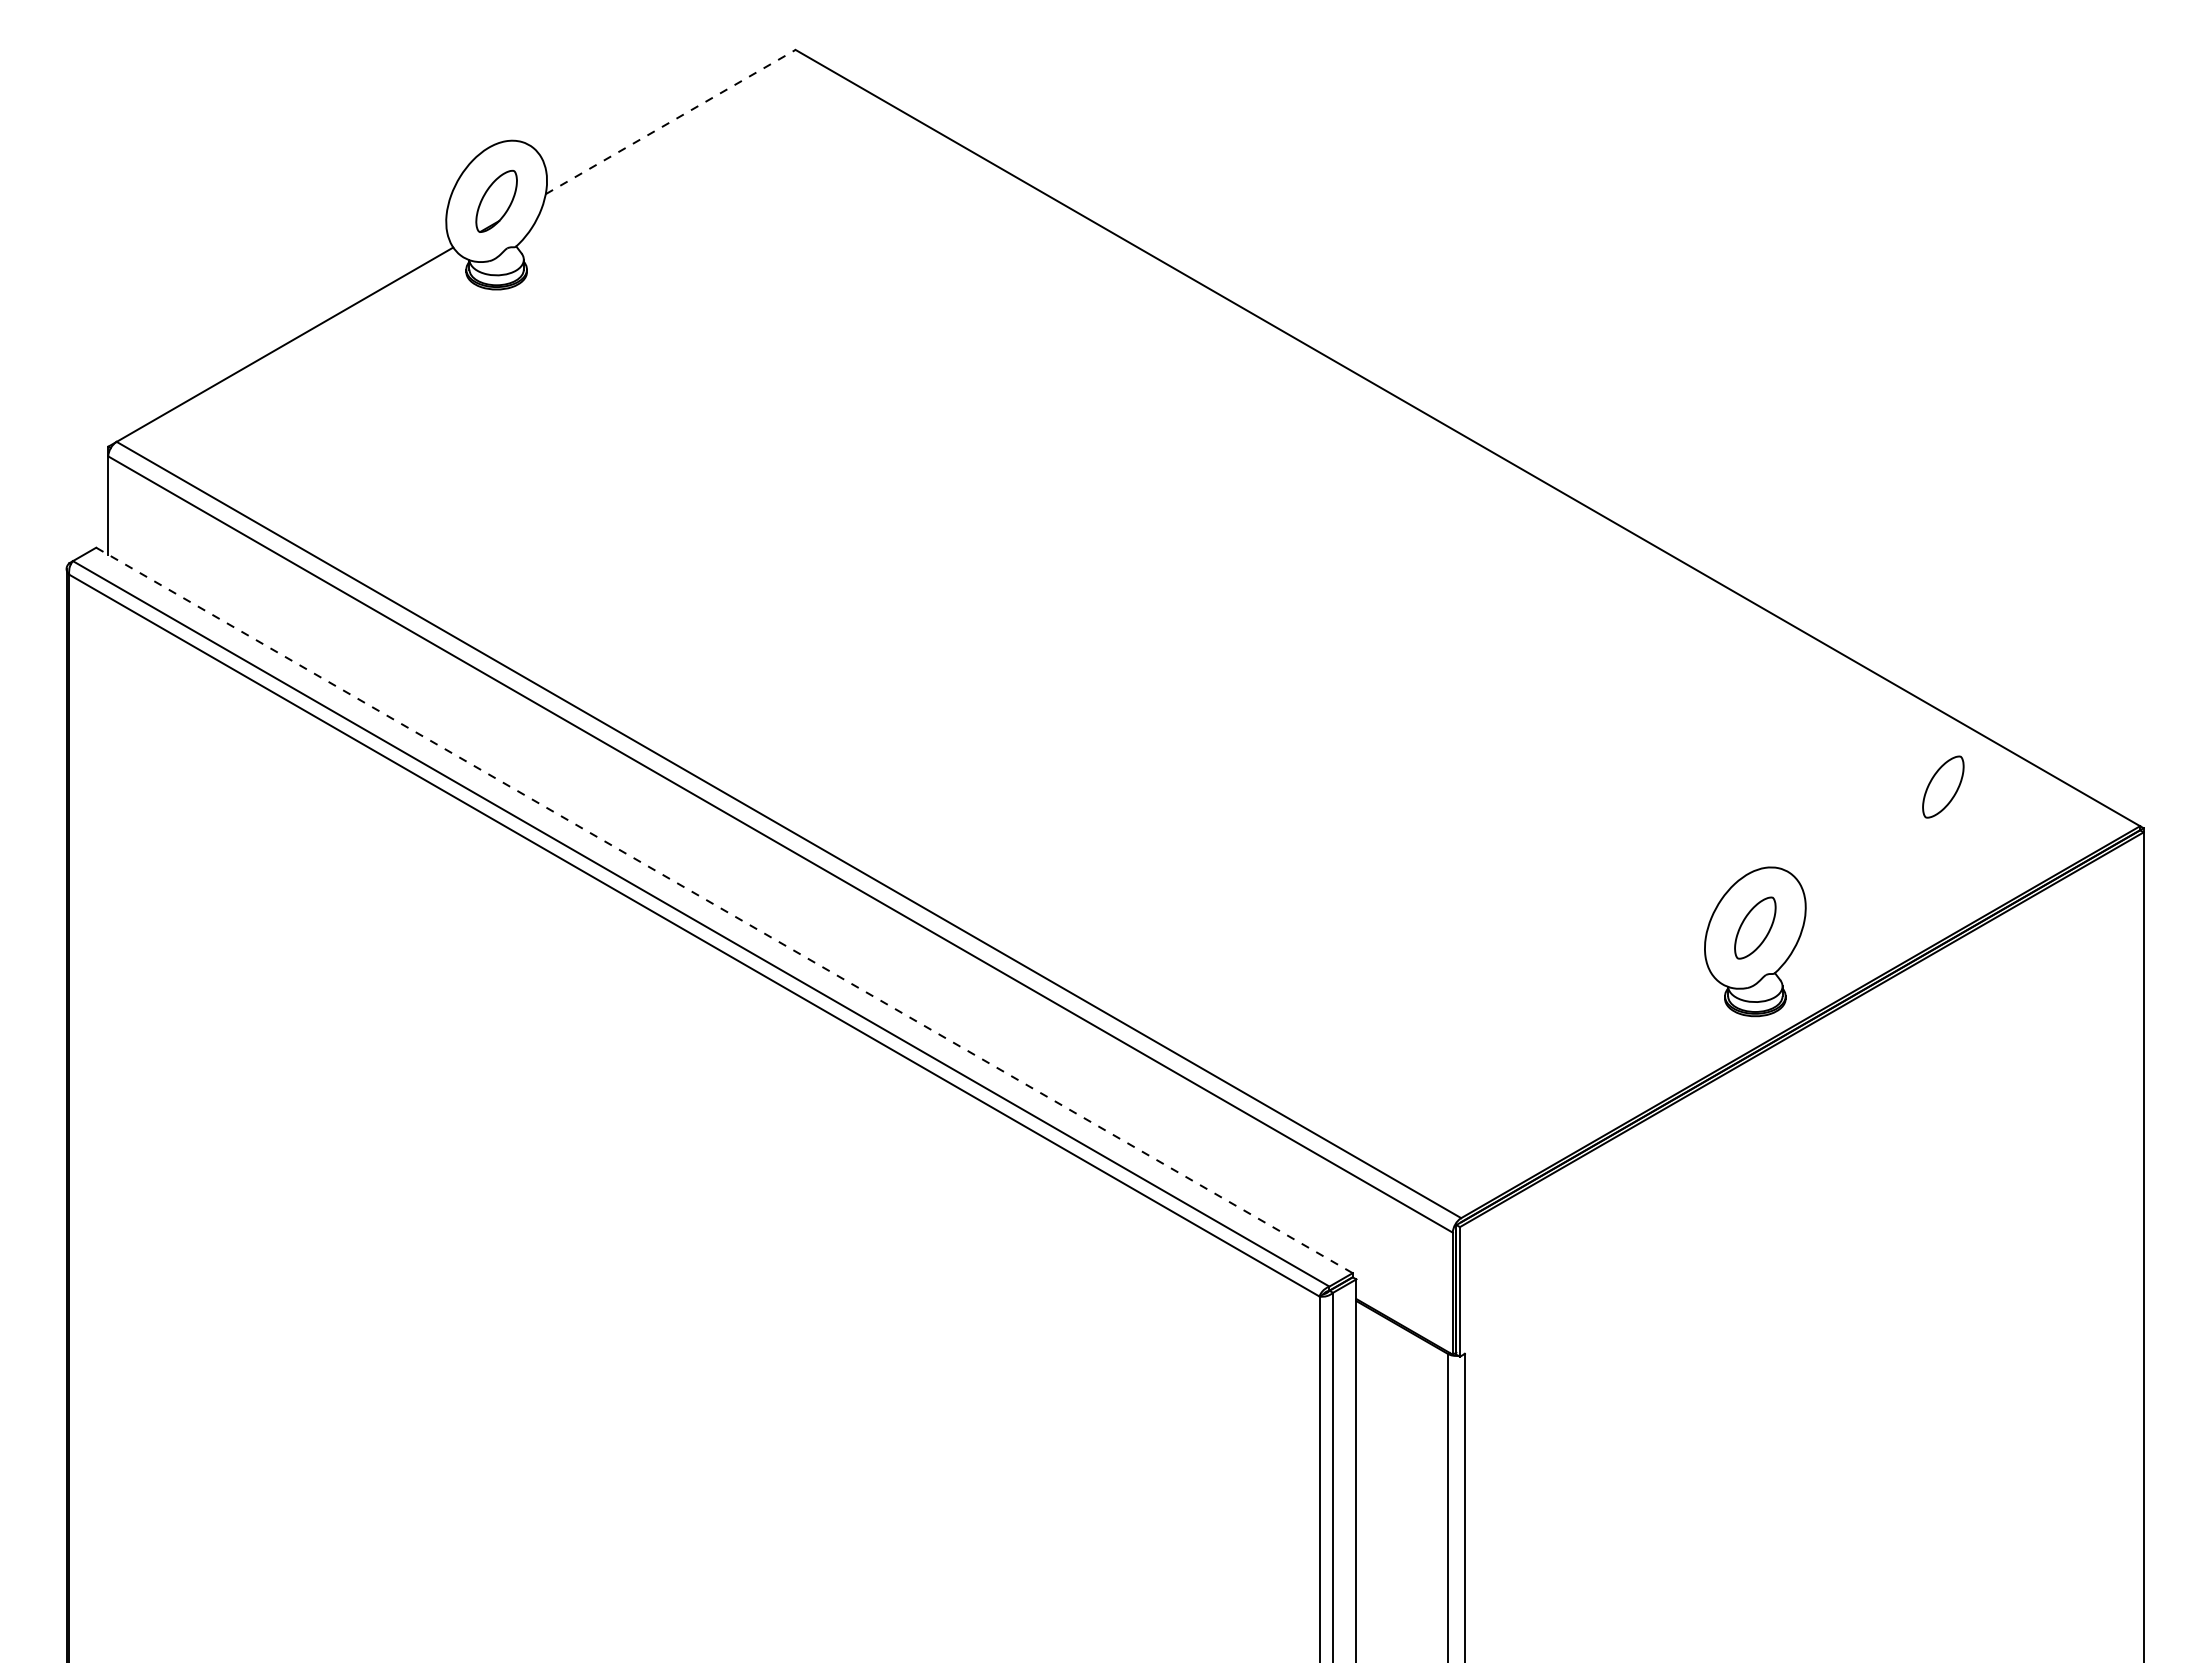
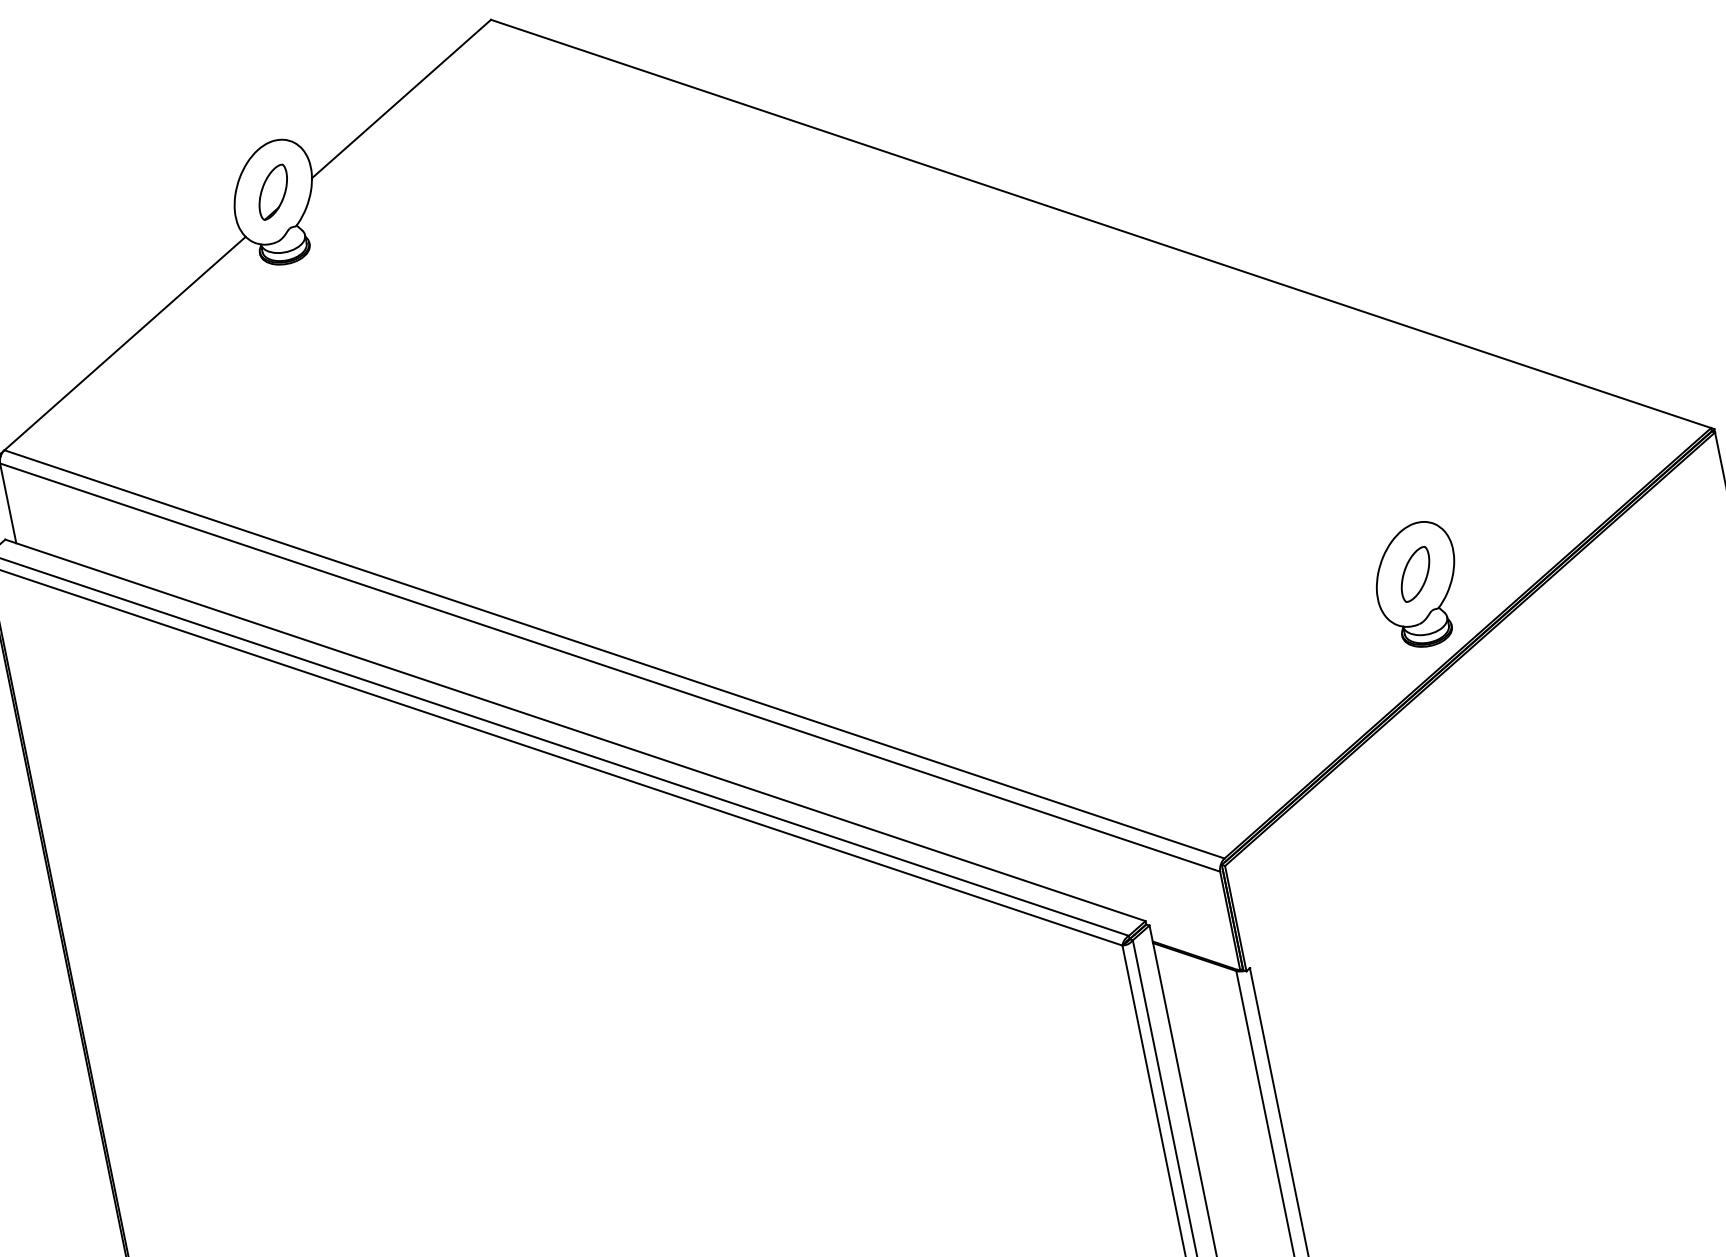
line: (671, 121) -> (402, 98), dashed -> solid
part: (1943, 786) -> (1544, 428), removed
line: (724, 910) -> (575, 730), dashed -> solid

